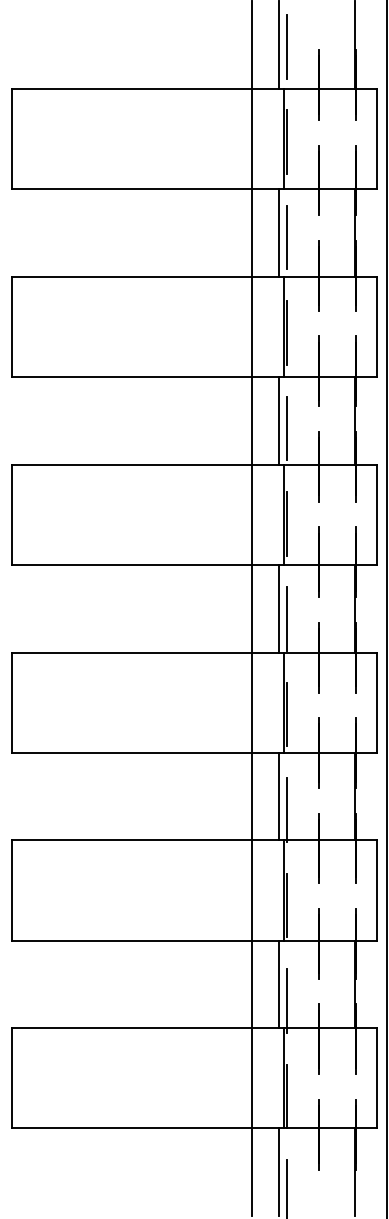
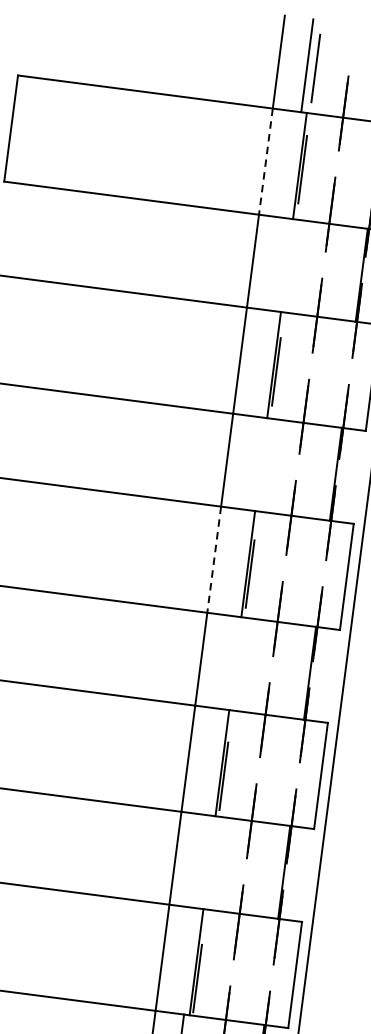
line: (252, 139) -> (266, 162), solid -> dashed
line: (278, 232) -> (281, 264), removed
line: (287, 237) -> (289, 270), removed
line: (278, 420) -> (255, 463), removed
line: (287, 428) -> (263, 473), removed
line: (252, 515) -> (214, 560), solid -> dashed
line: (278, 608) -> (229, 662), removed
line: (287, 619) -> (237, 675), removed
line: (278, 796) -> (203, 861), removed
line: (287, 809) -> (211, 876), removed

